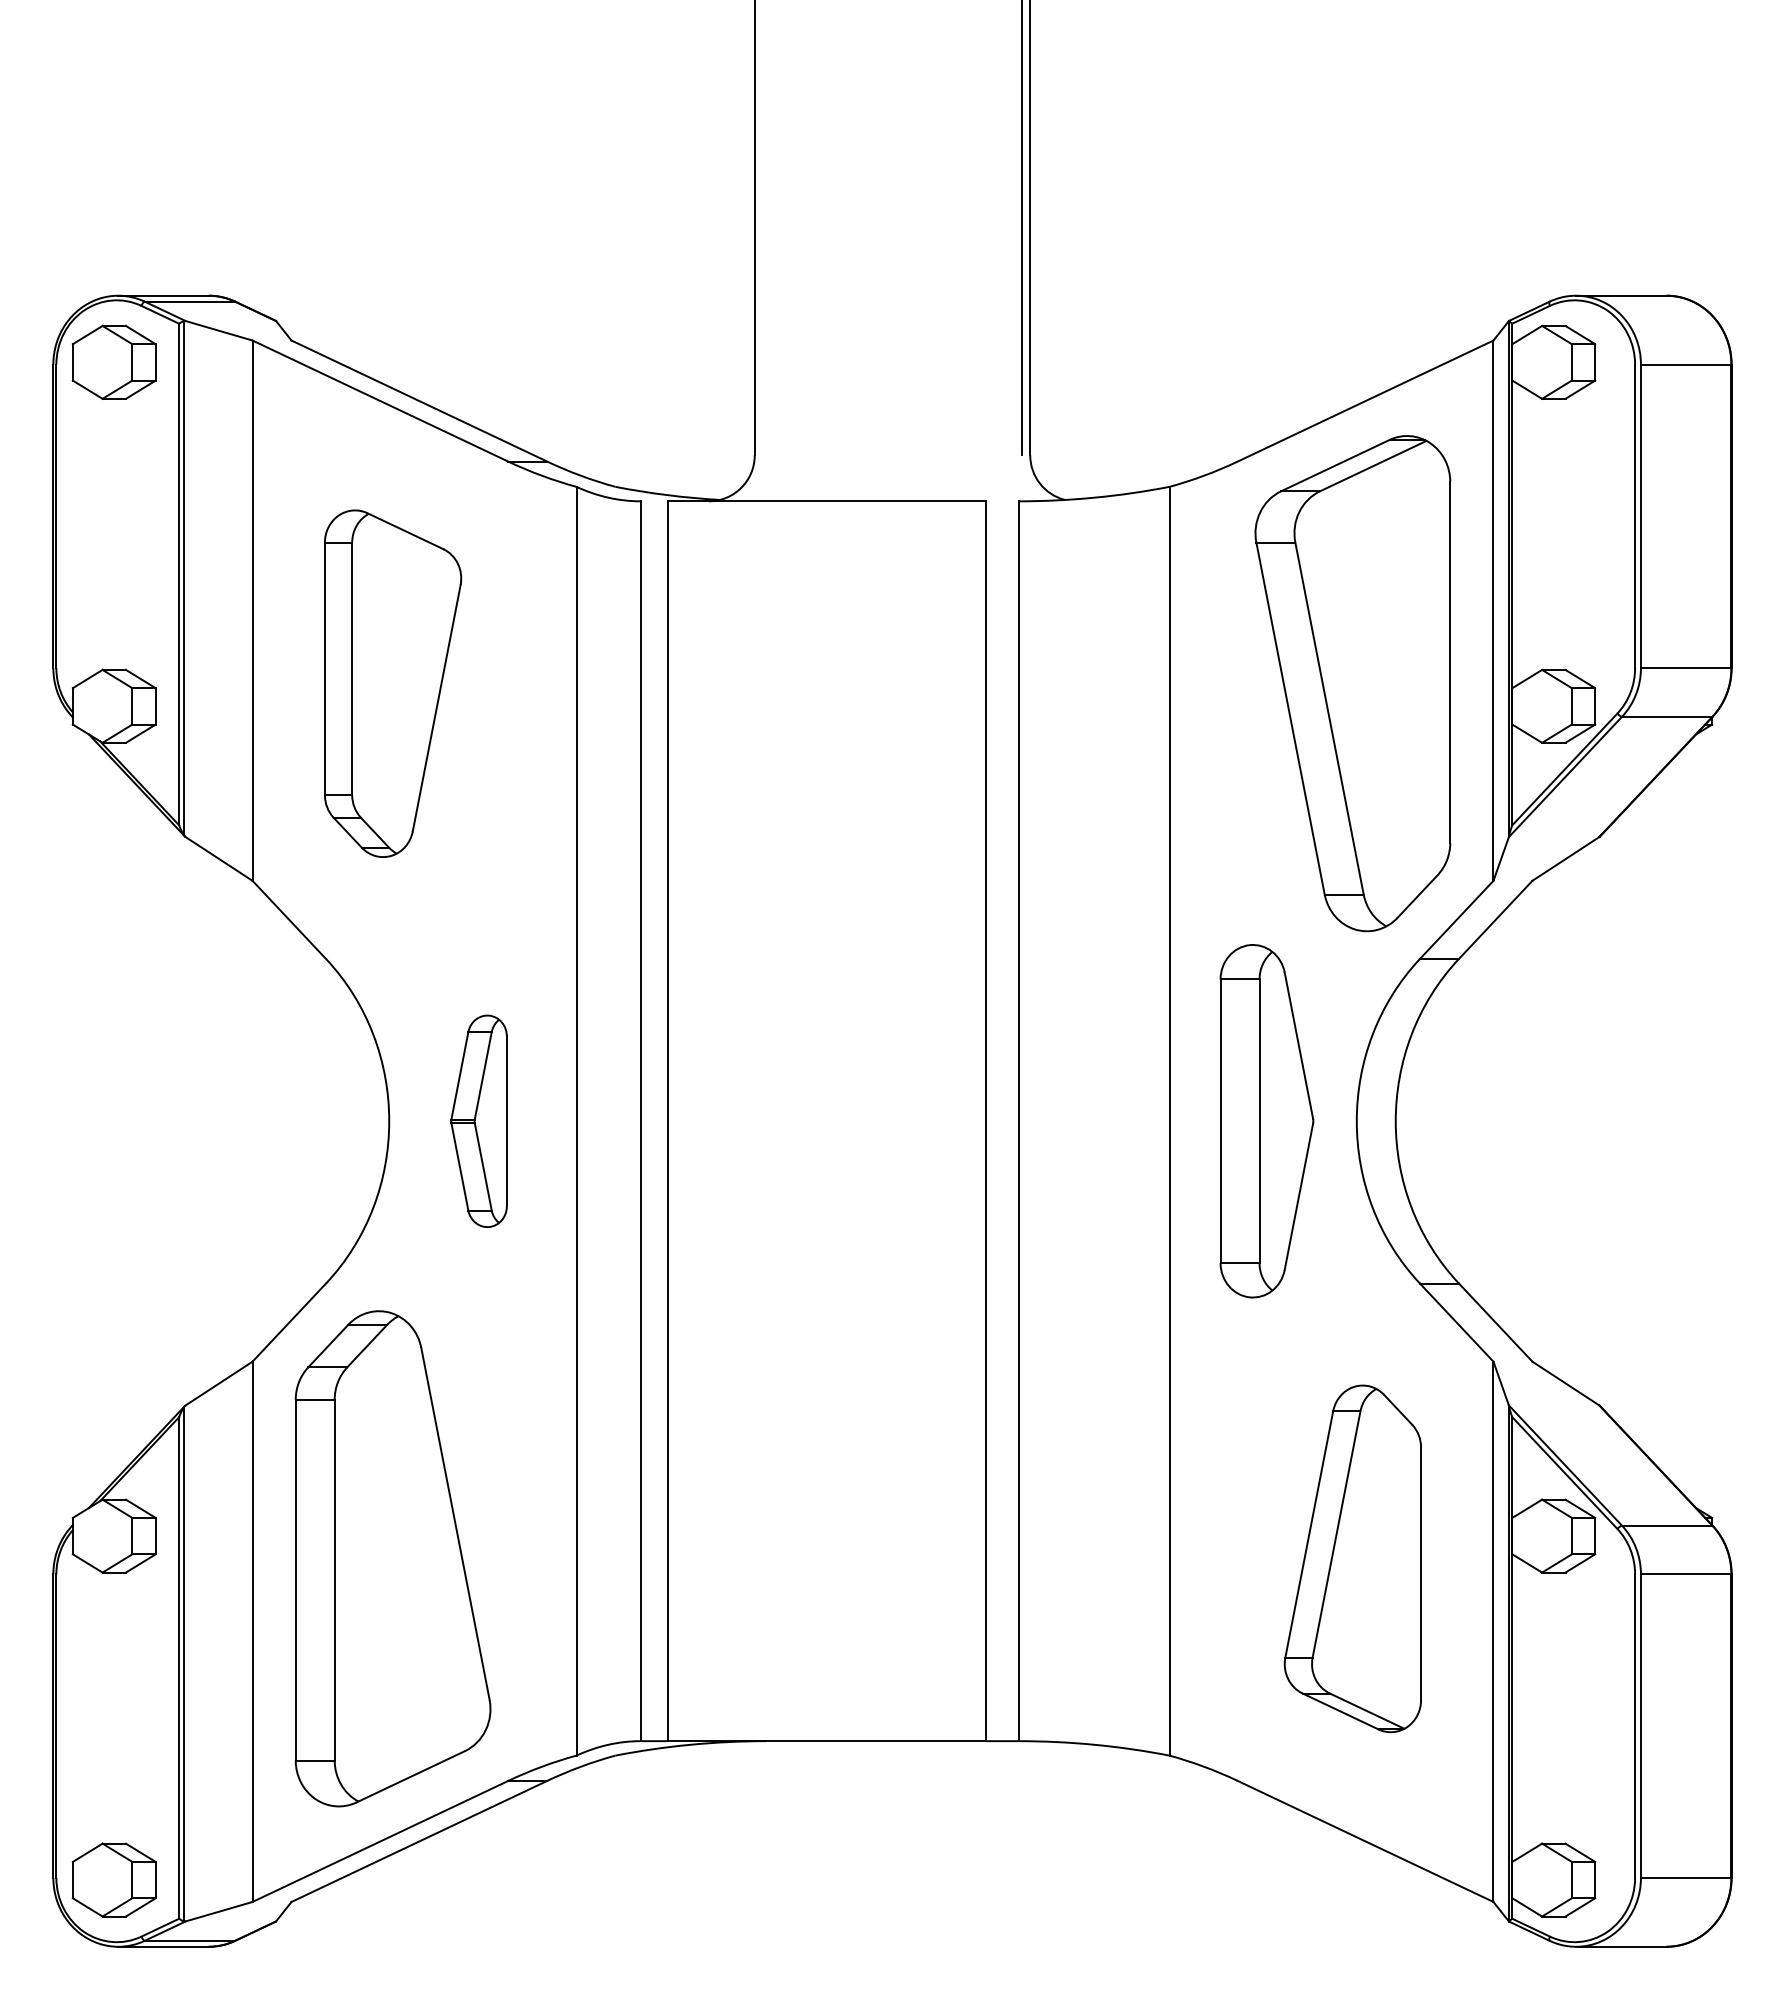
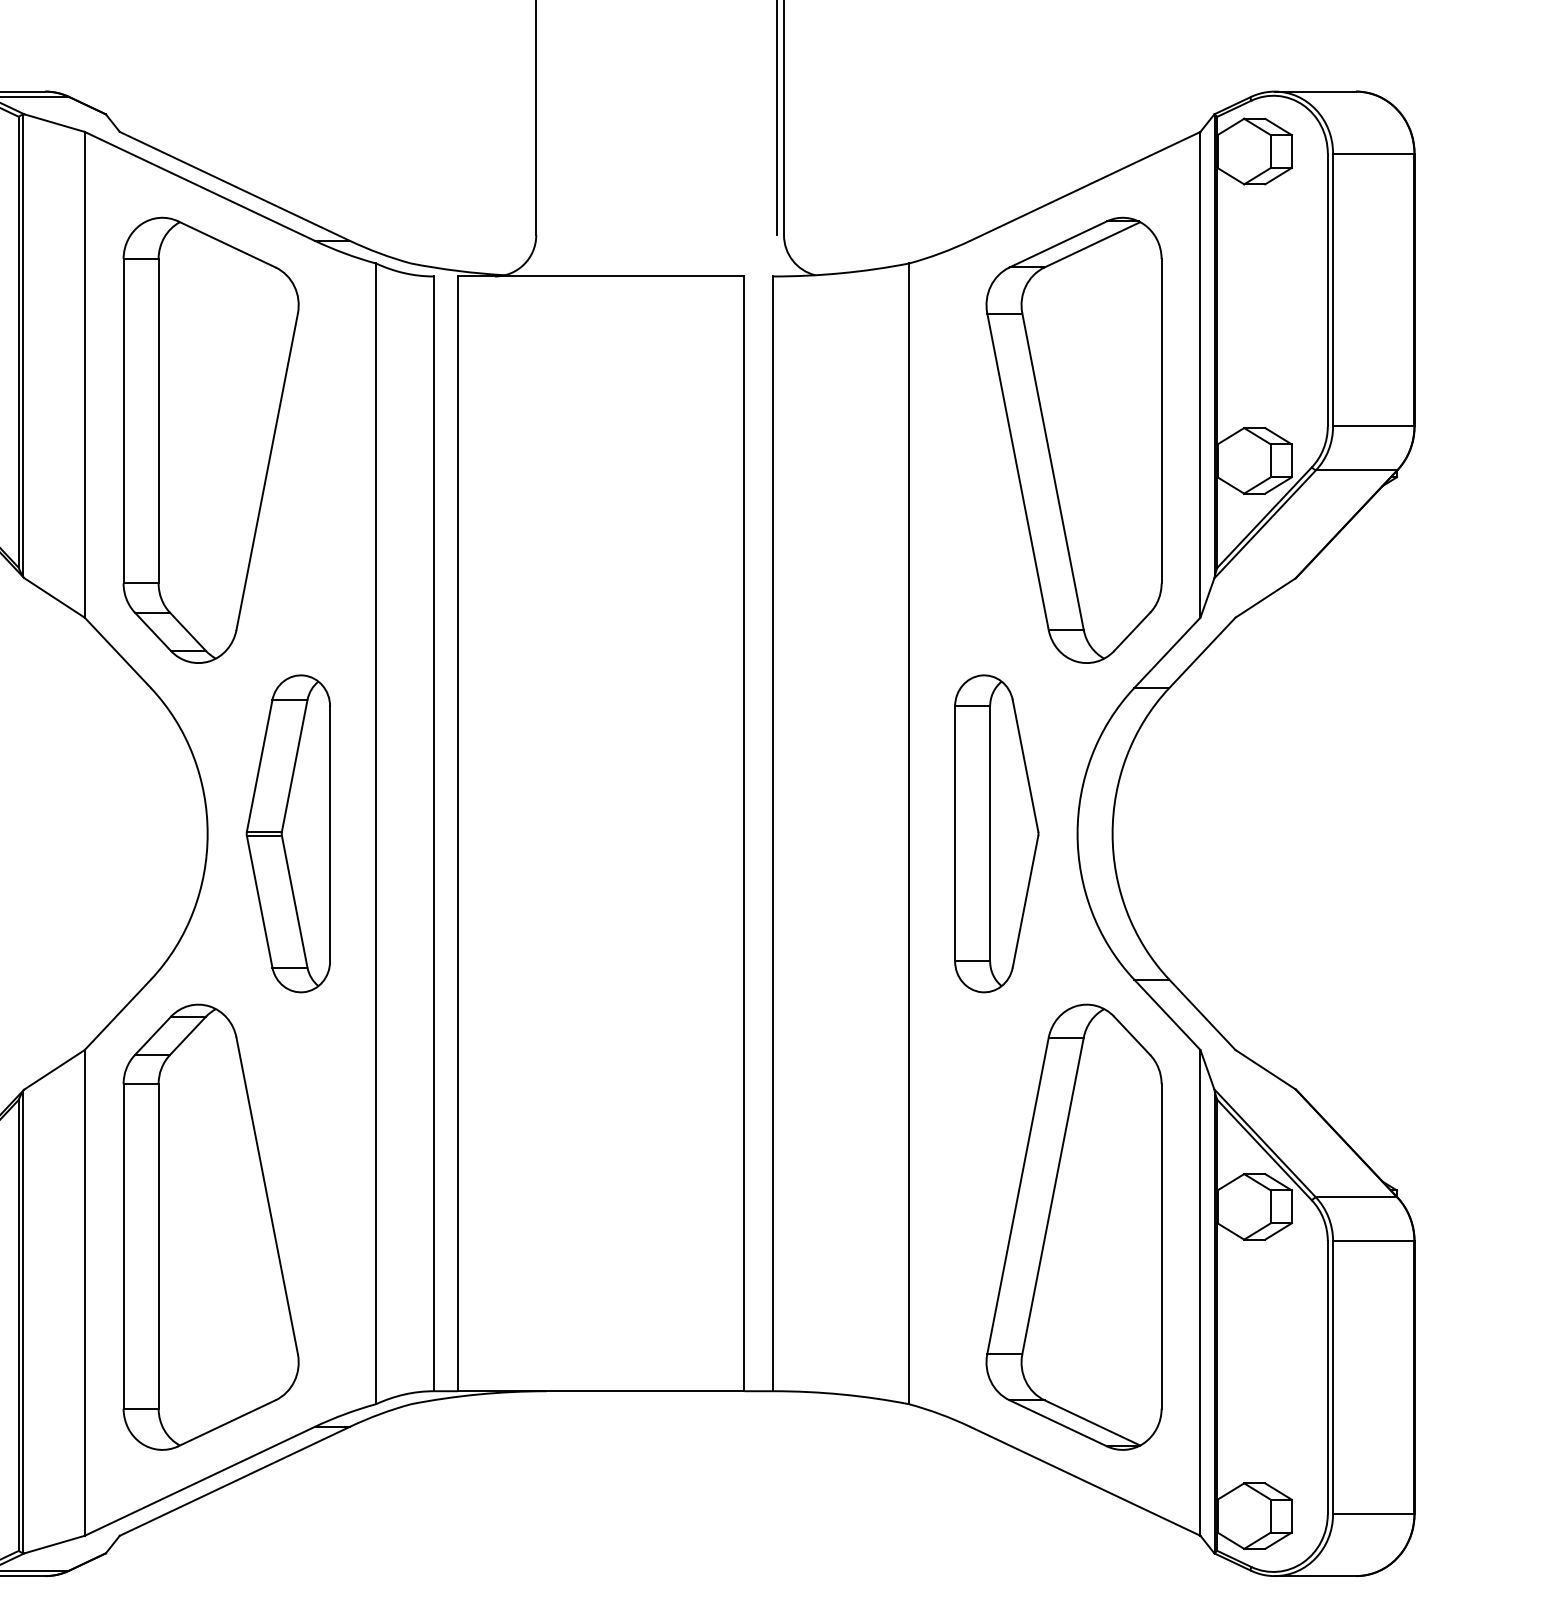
part: (392, 683) -> (210, 440), size x1.43
part: (478, 1121) -> (287, 834), size x1.67
part: (1352, 1558) -> (1073, 1226), size x1.43

